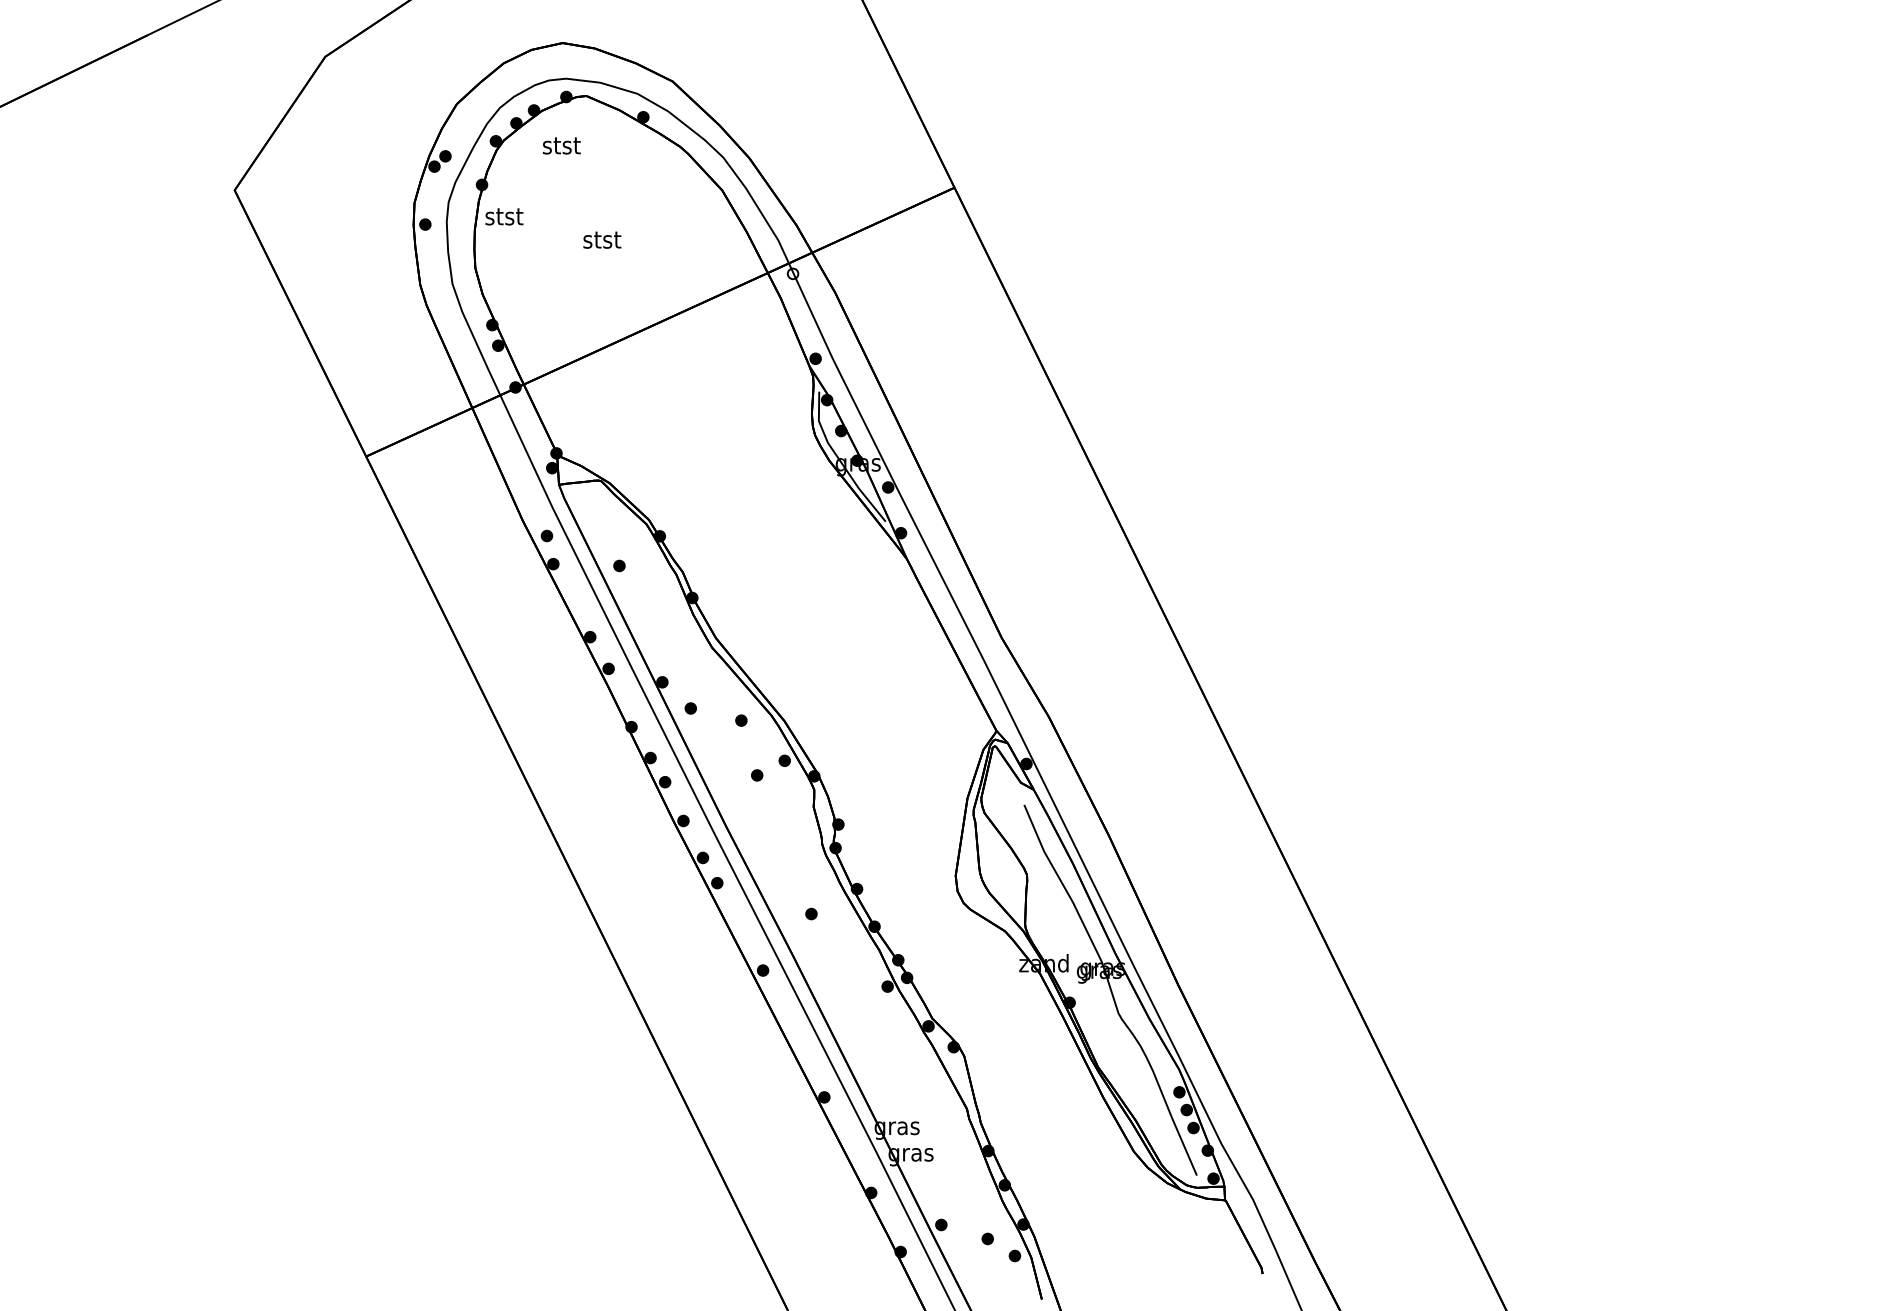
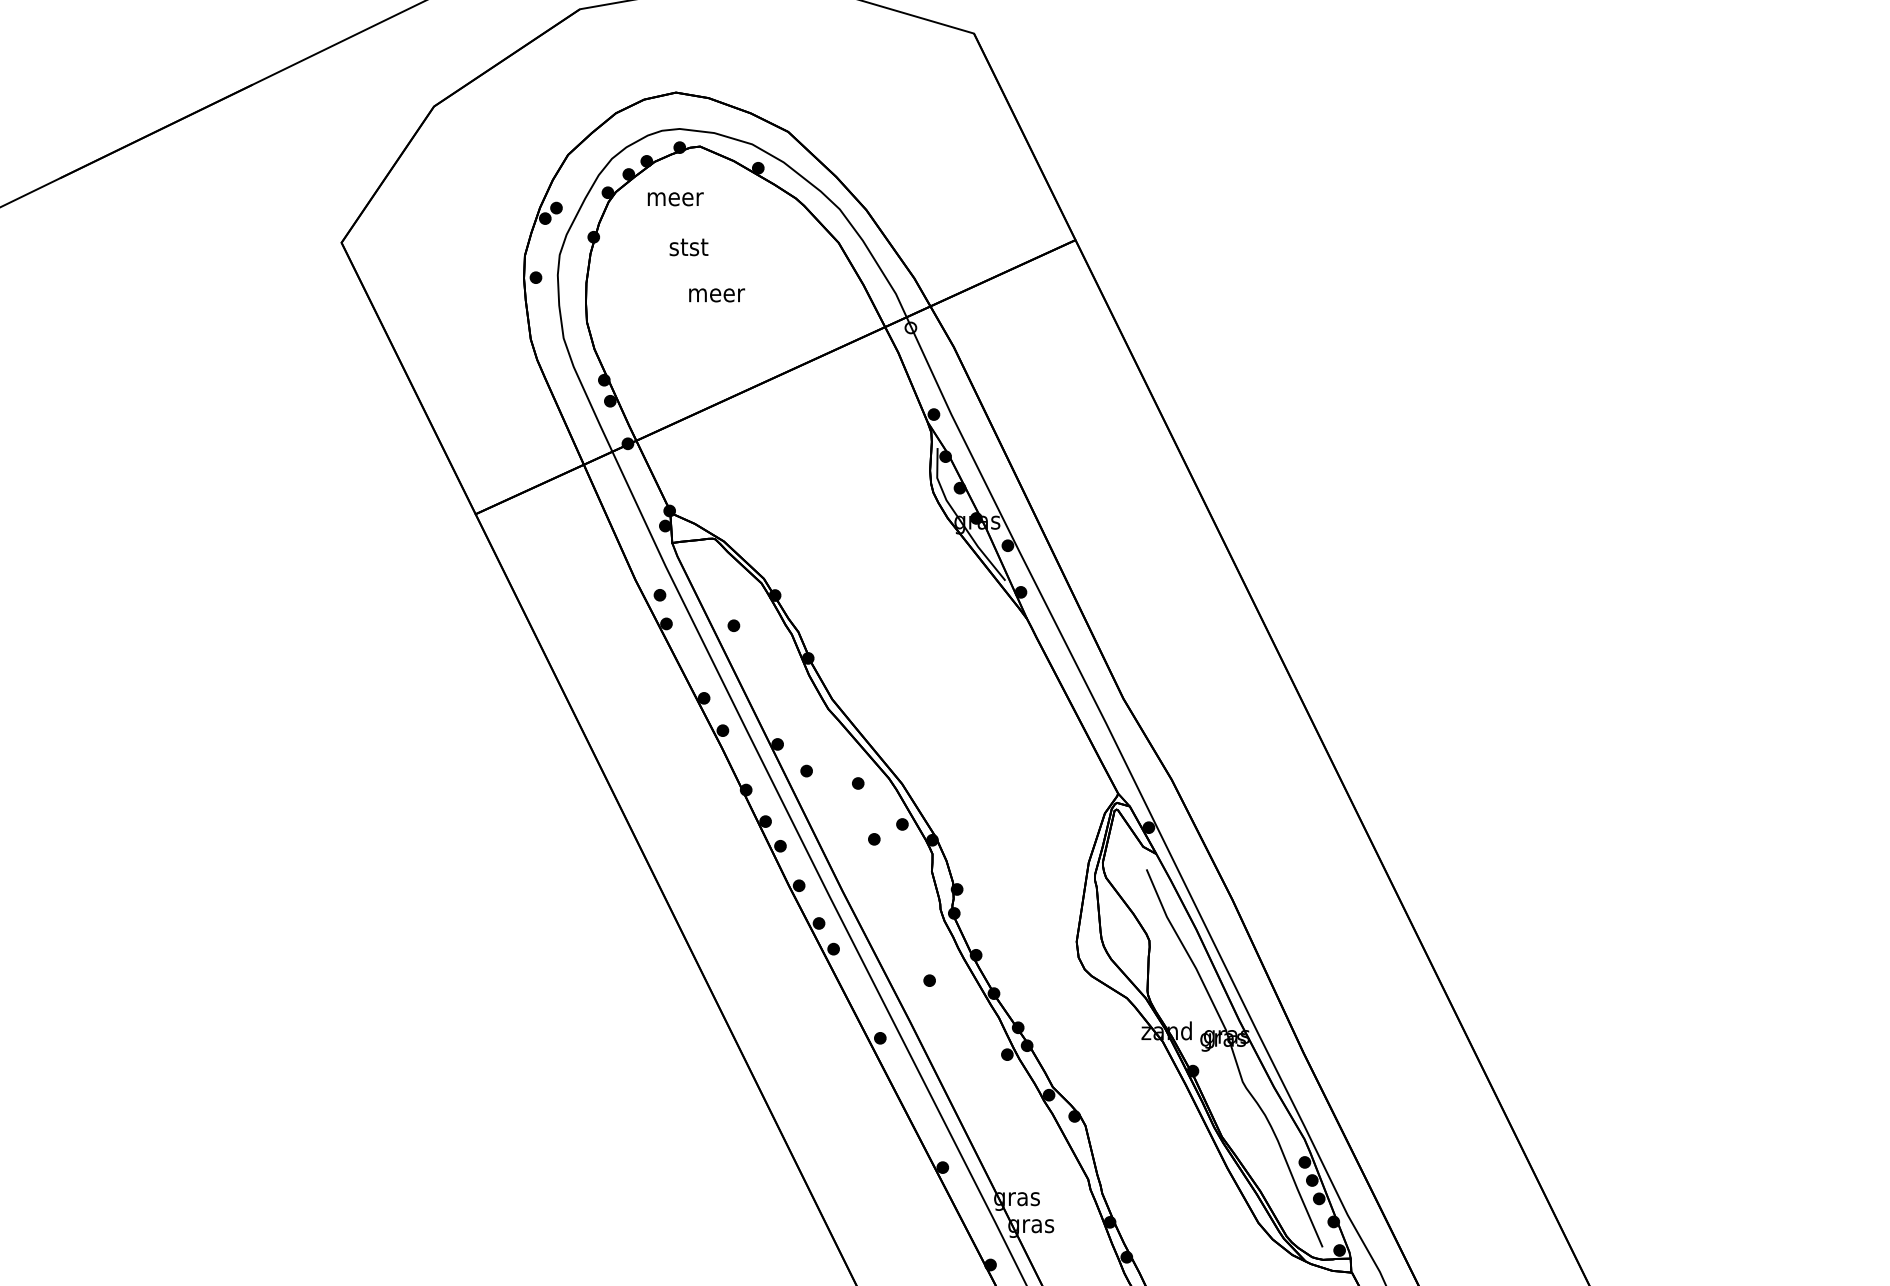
text: (562, 145) -> (675, 197), stst -> meer
text: (504, 216) -> (689, 247), moved
text: (602, 239) -> (716, 292), stst -> meer

